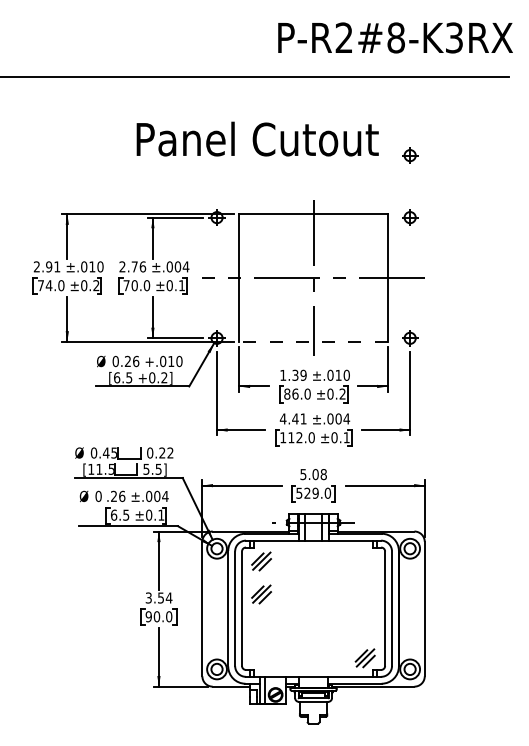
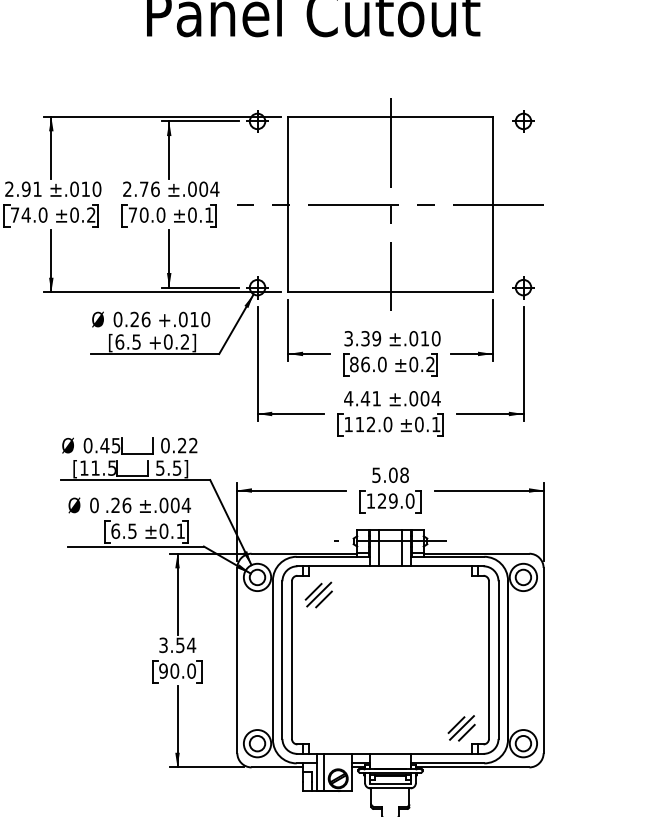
part: (410, 155) -> (523, 35), removed
line: (313, 341) -> (390, 292), dashed -> solid
text: (283, 374) -> (349, 337), 1.39 -> 3.39
text: (299, 492) -> (371, 499), 529.0 -> 129.0
part: (261, 594) -> (318, 640), removed

